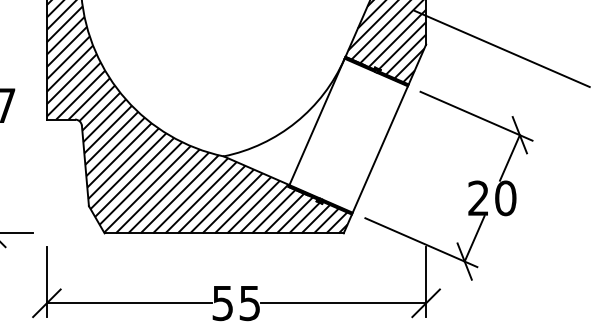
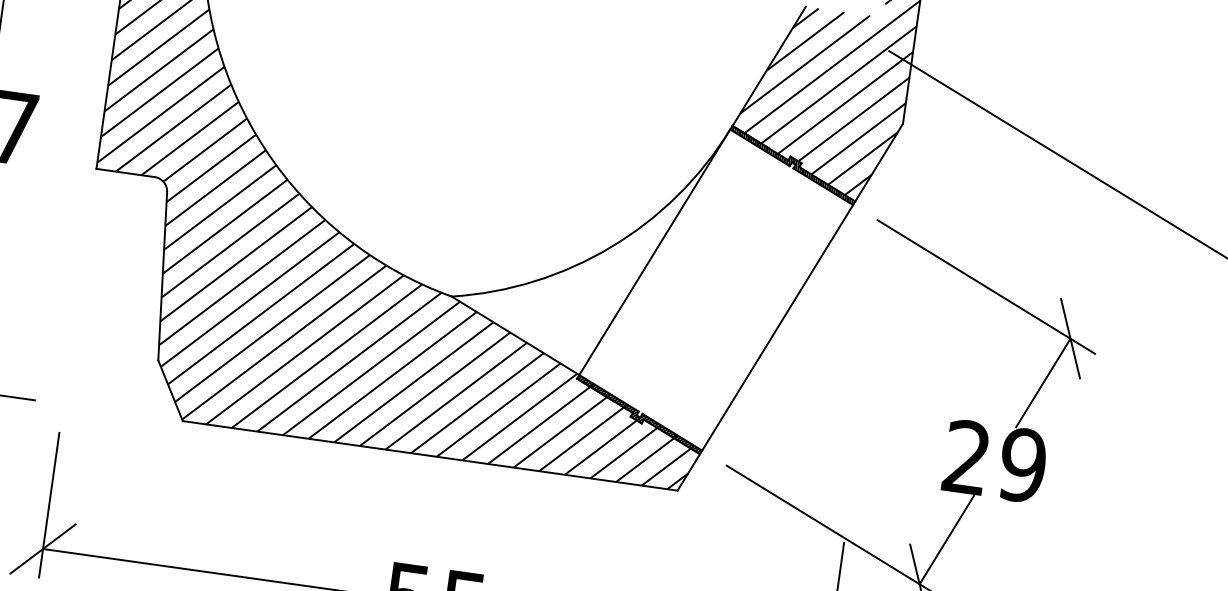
text: (505, 198) -> (1022, 465), 20 -> 29

